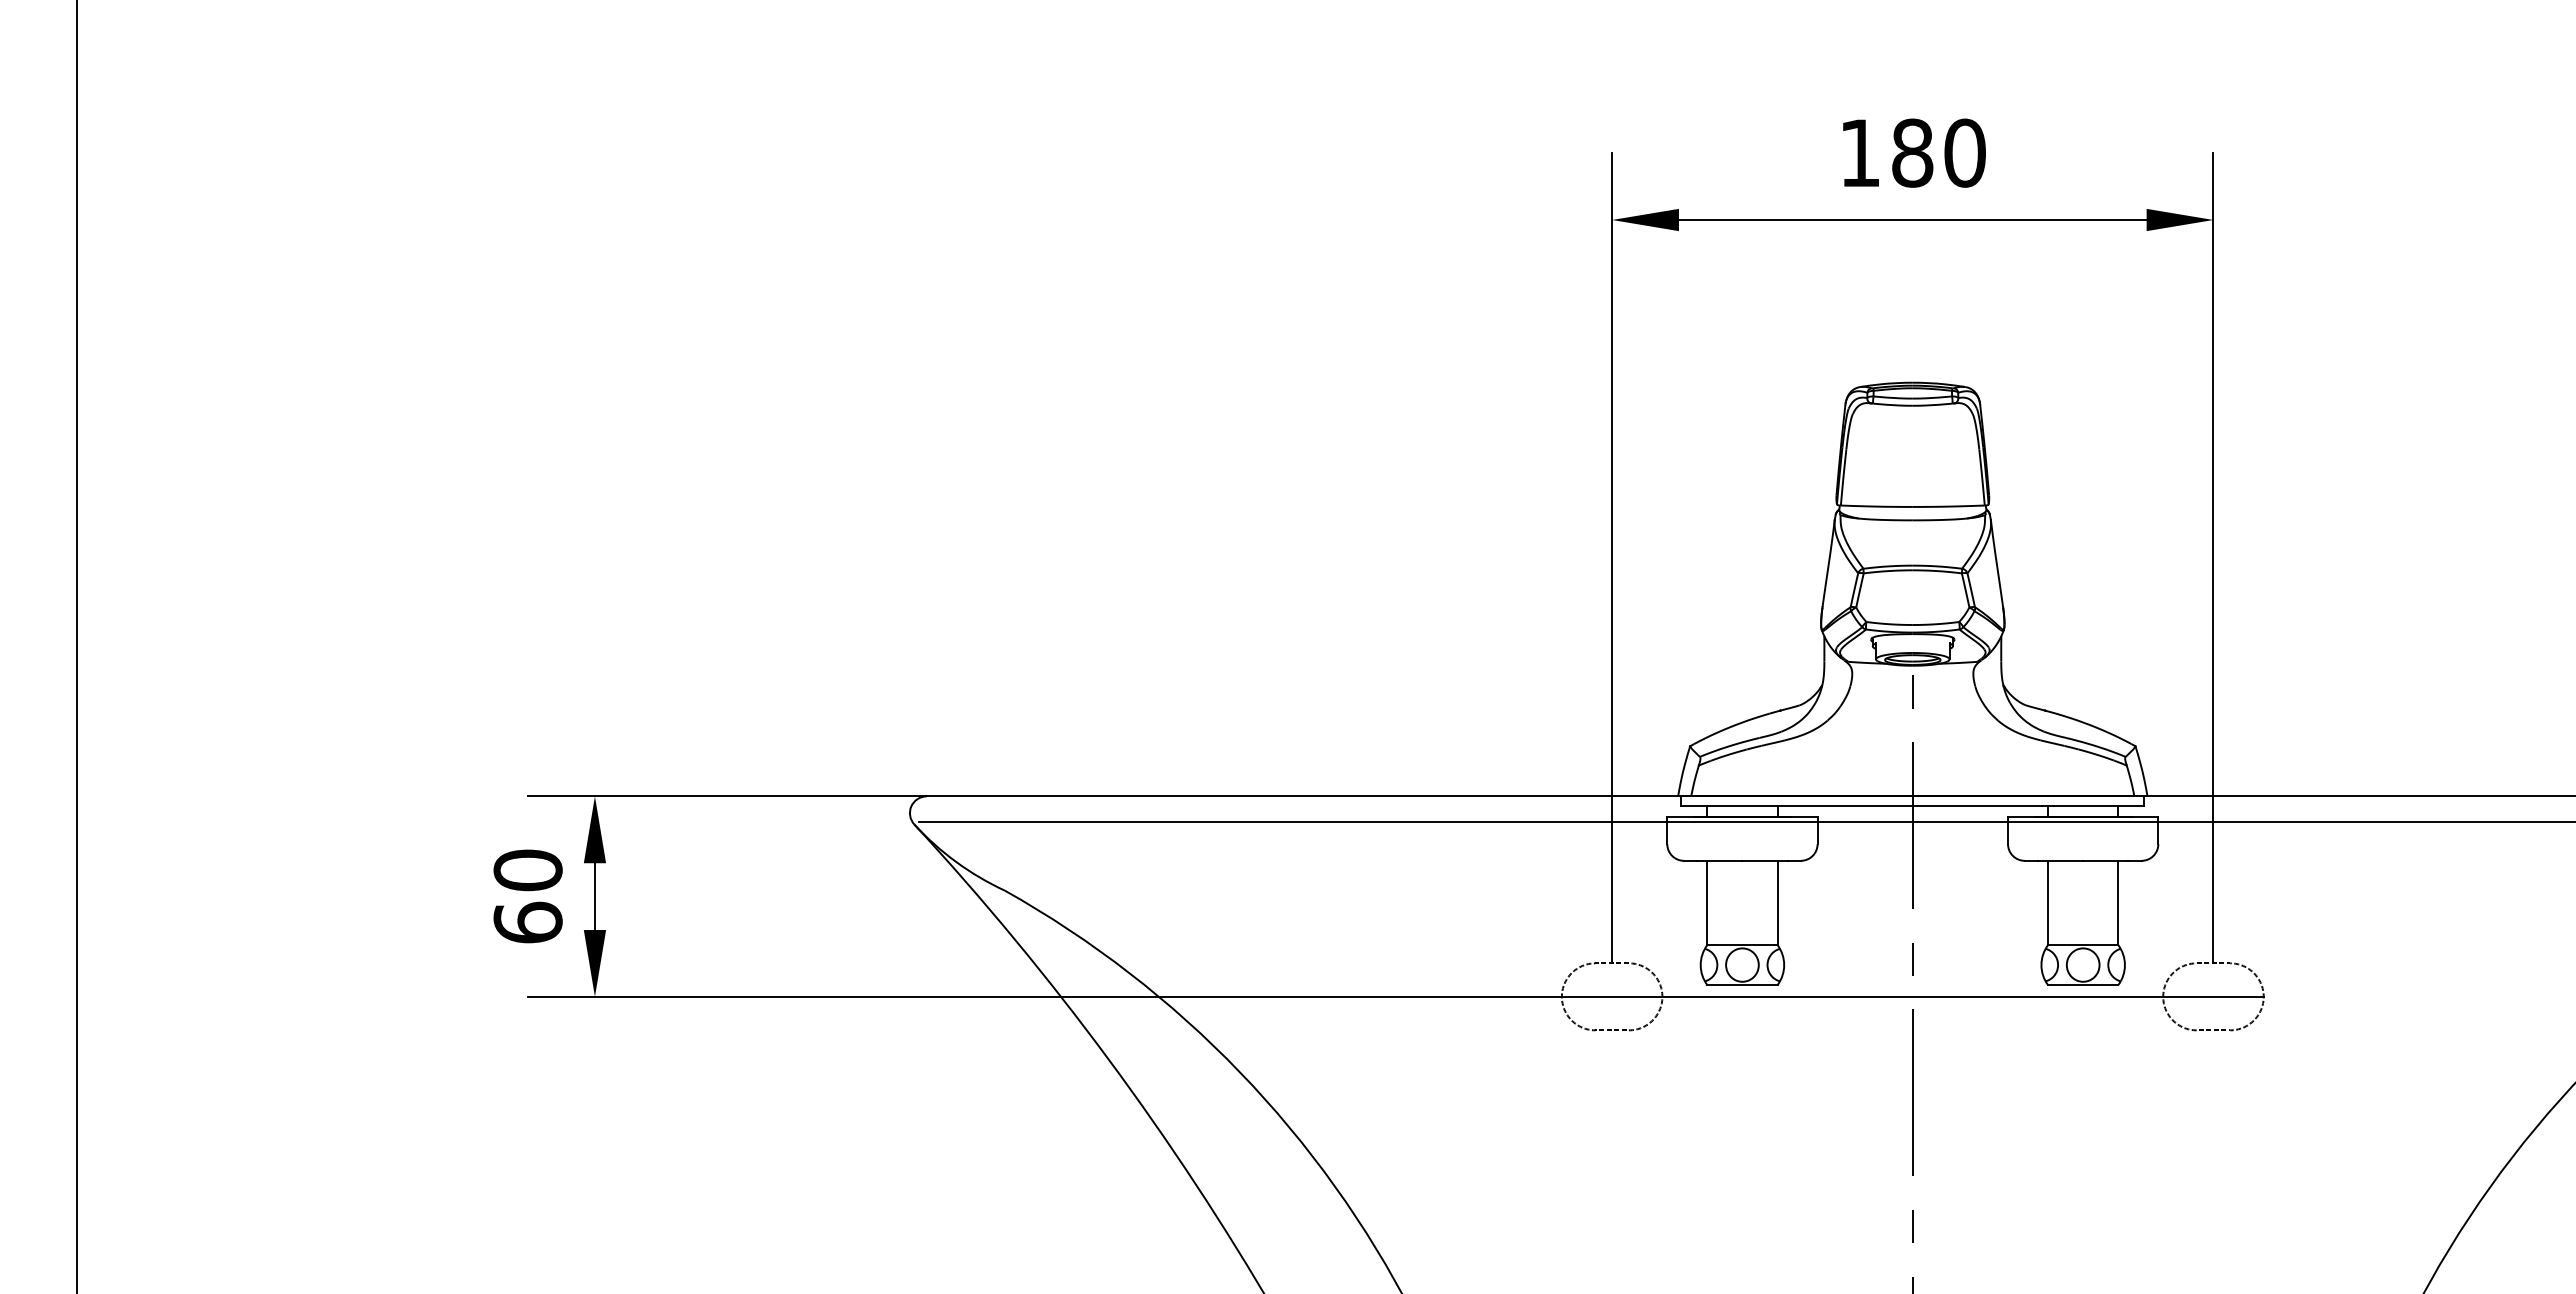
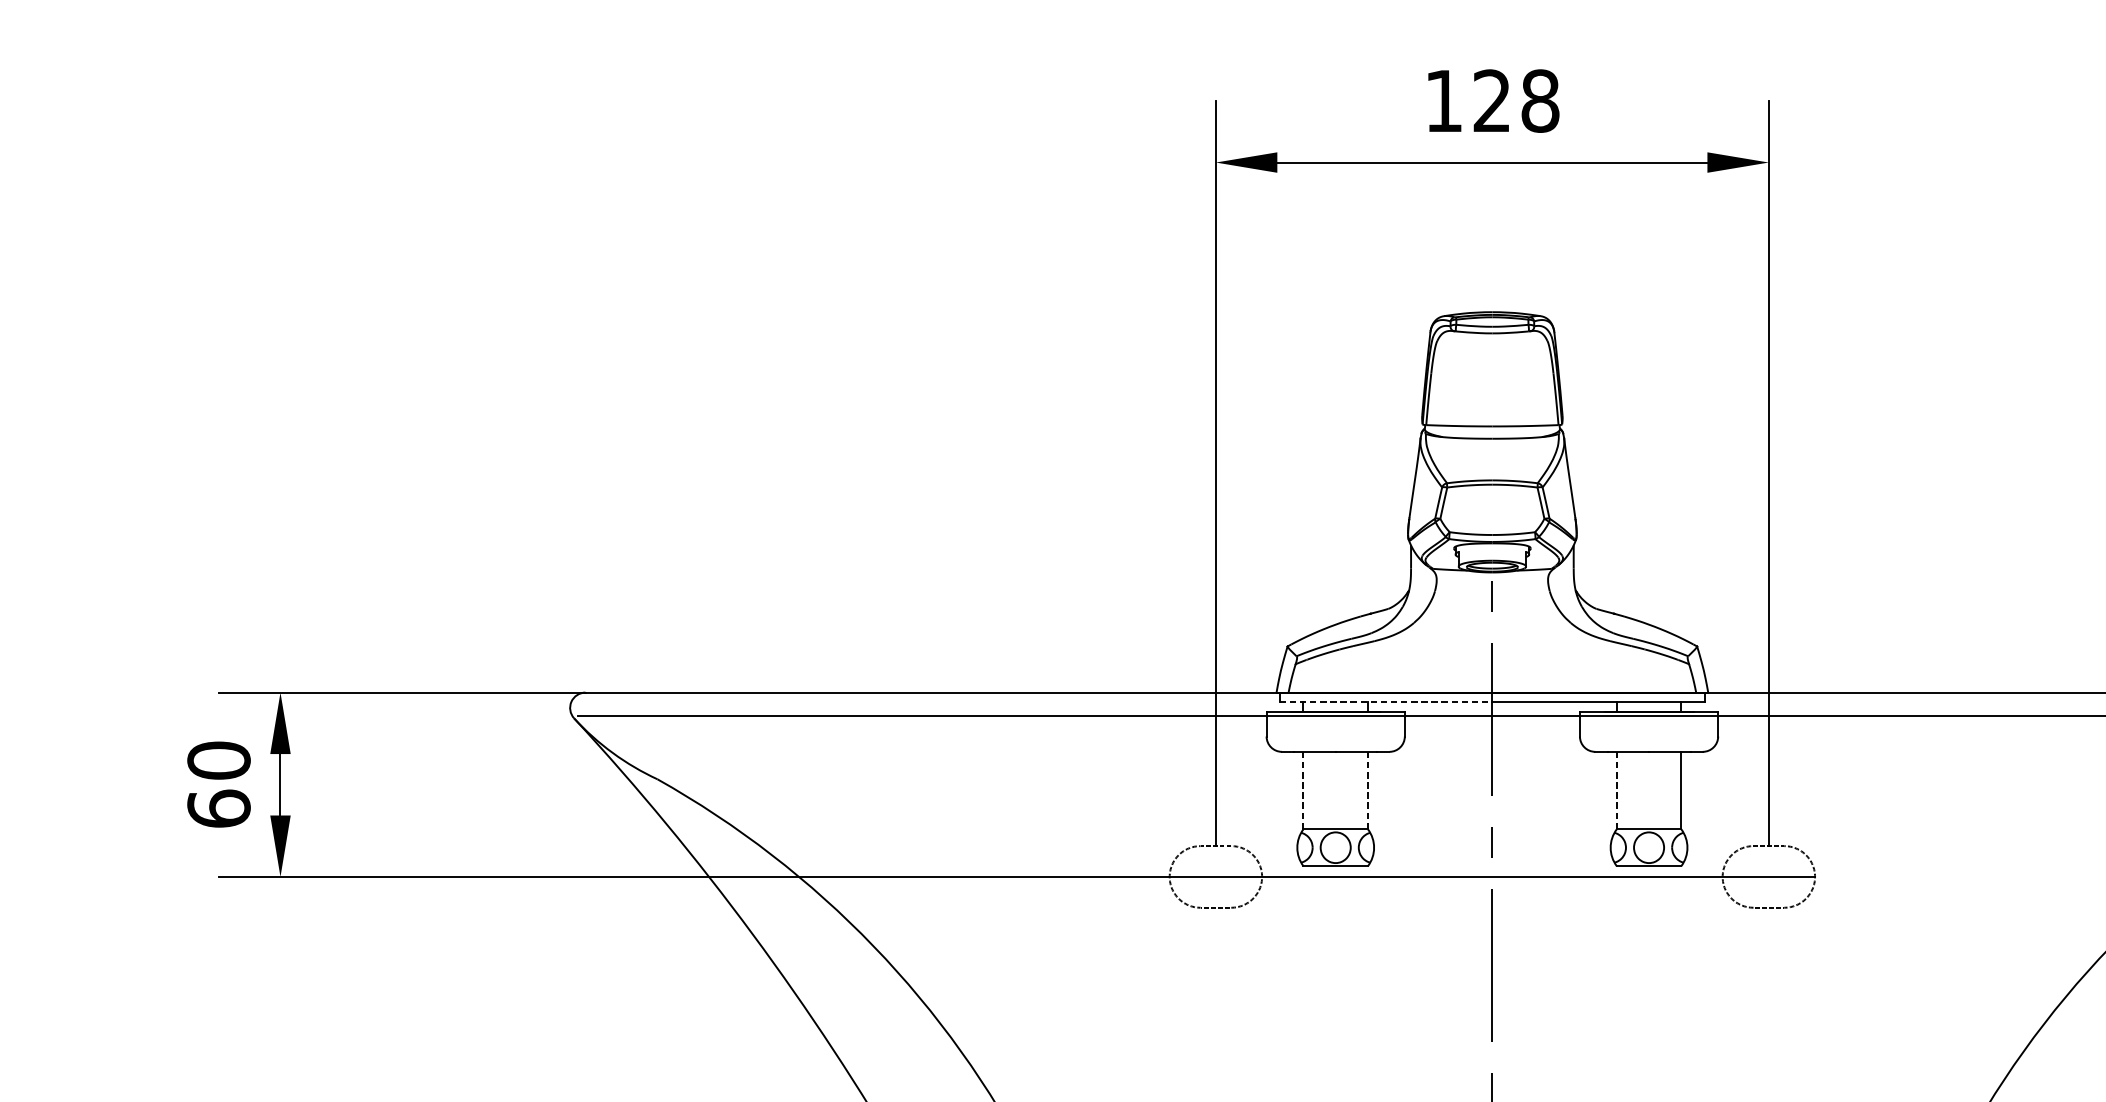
text: (1938, 152) -> (1516, 100), 180 -> 128
line: (1797, 806) -> (1386, 701), solid -> dashed
line: (1707, 903) -> (1303, 791), solid -> dashed
line: (1777, 903) -> (1367, 791), solid -> dashed
line: (2048, 903) -> (1617, 791), solid -> dashed

